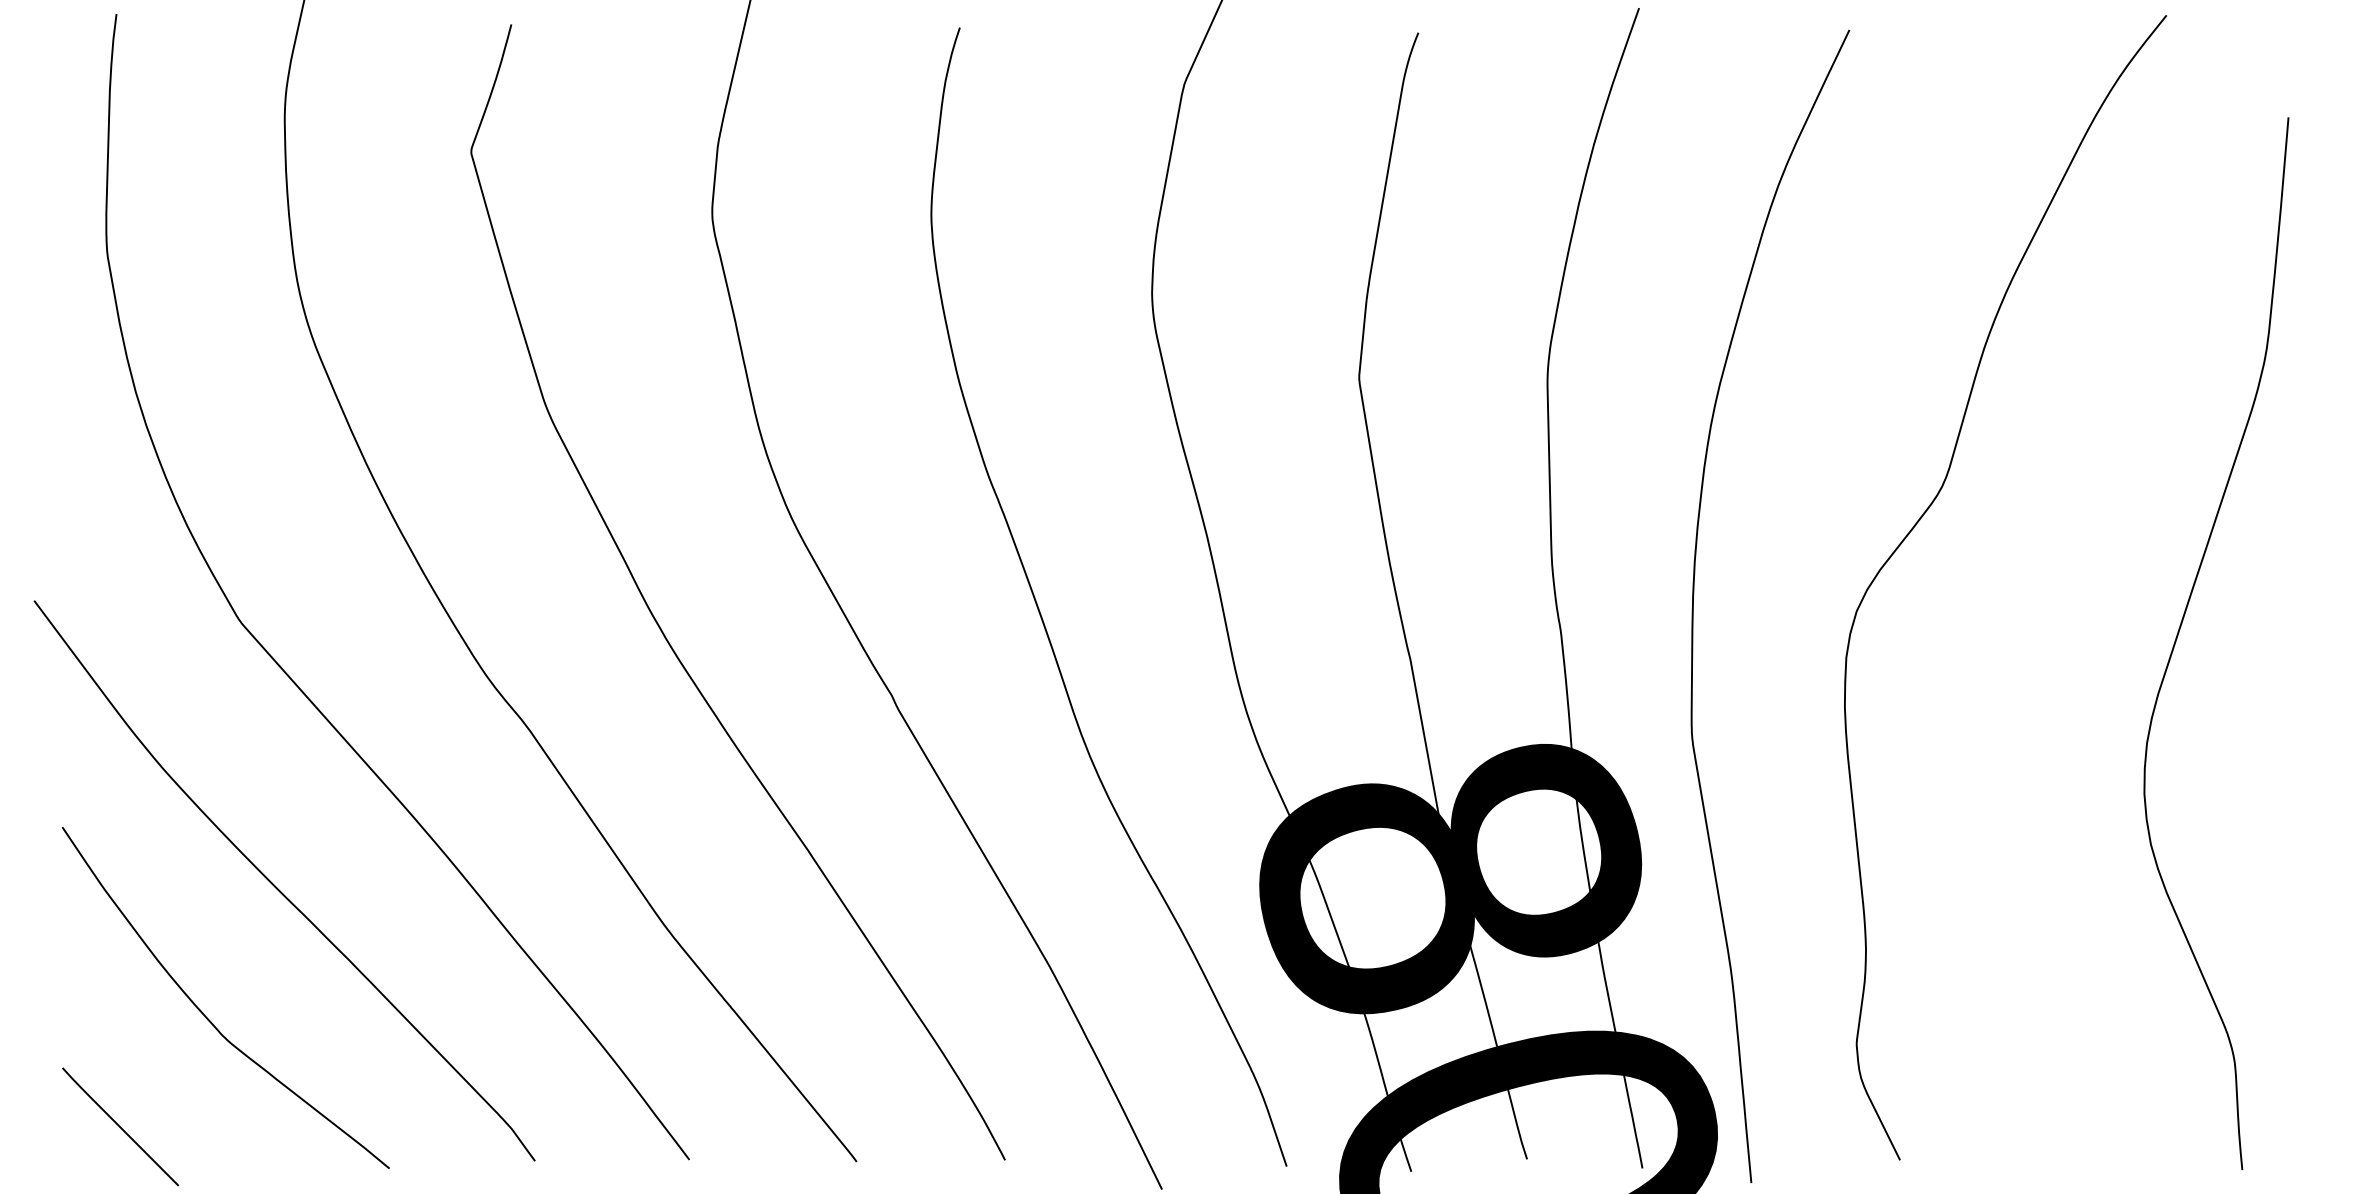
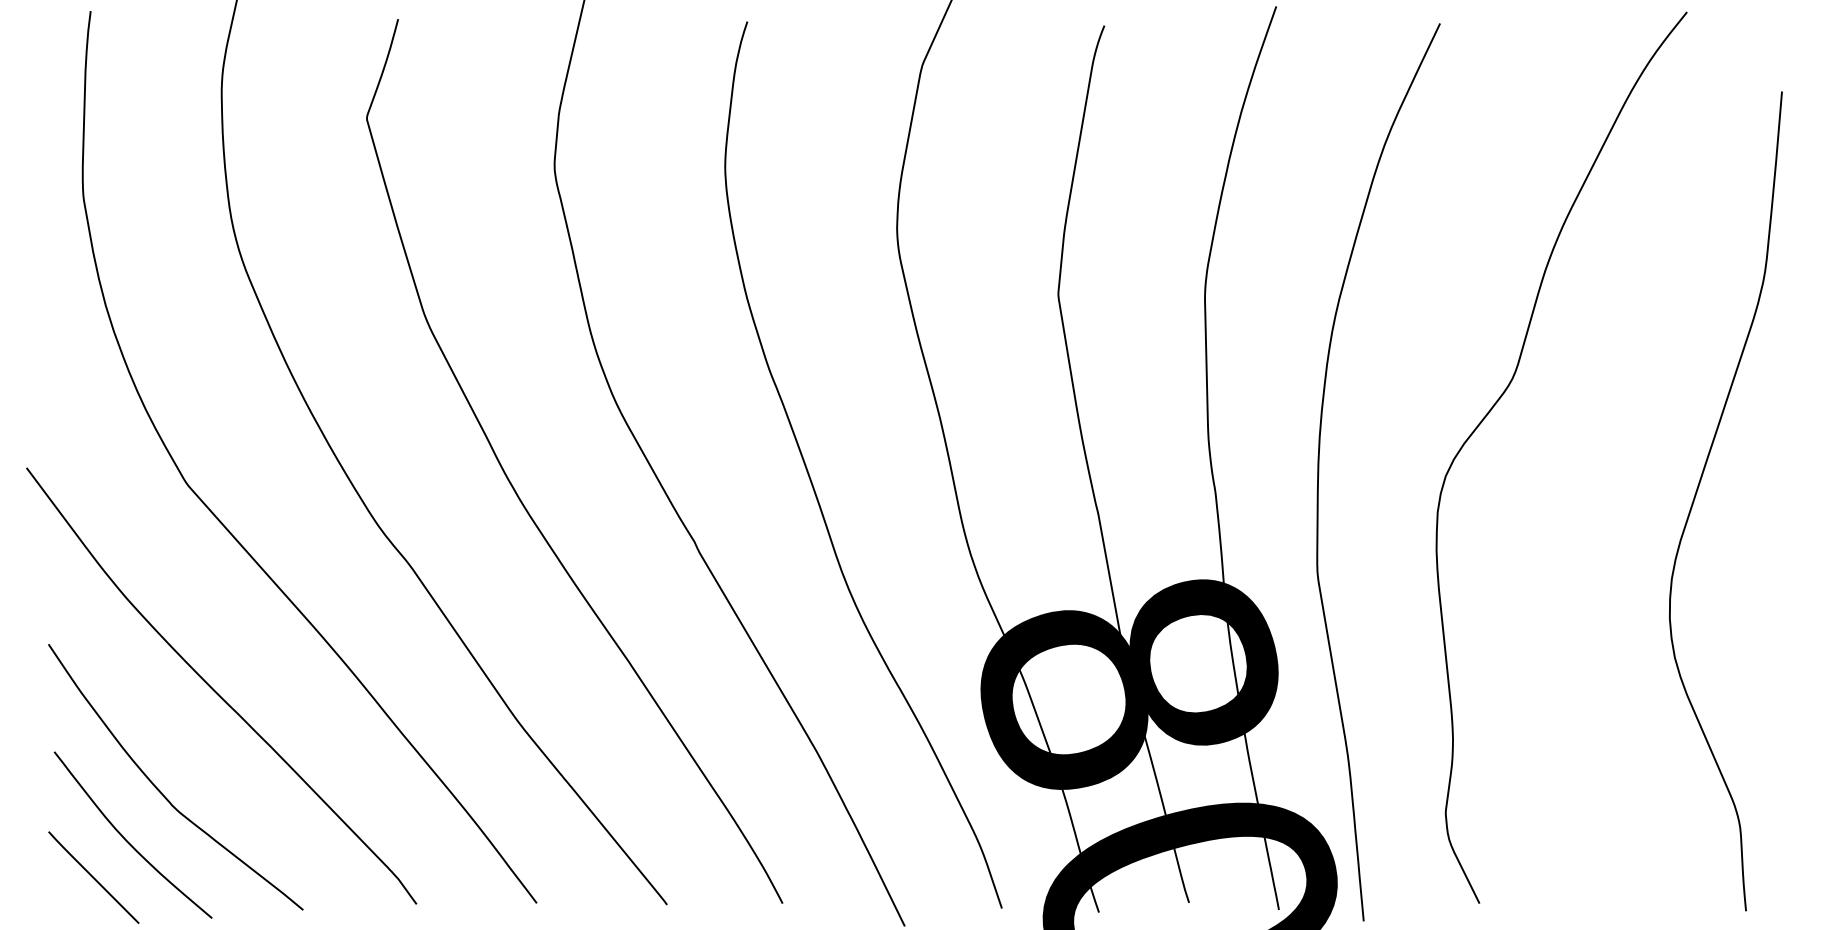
curve: (162, 1077) -> (126, 839), added

